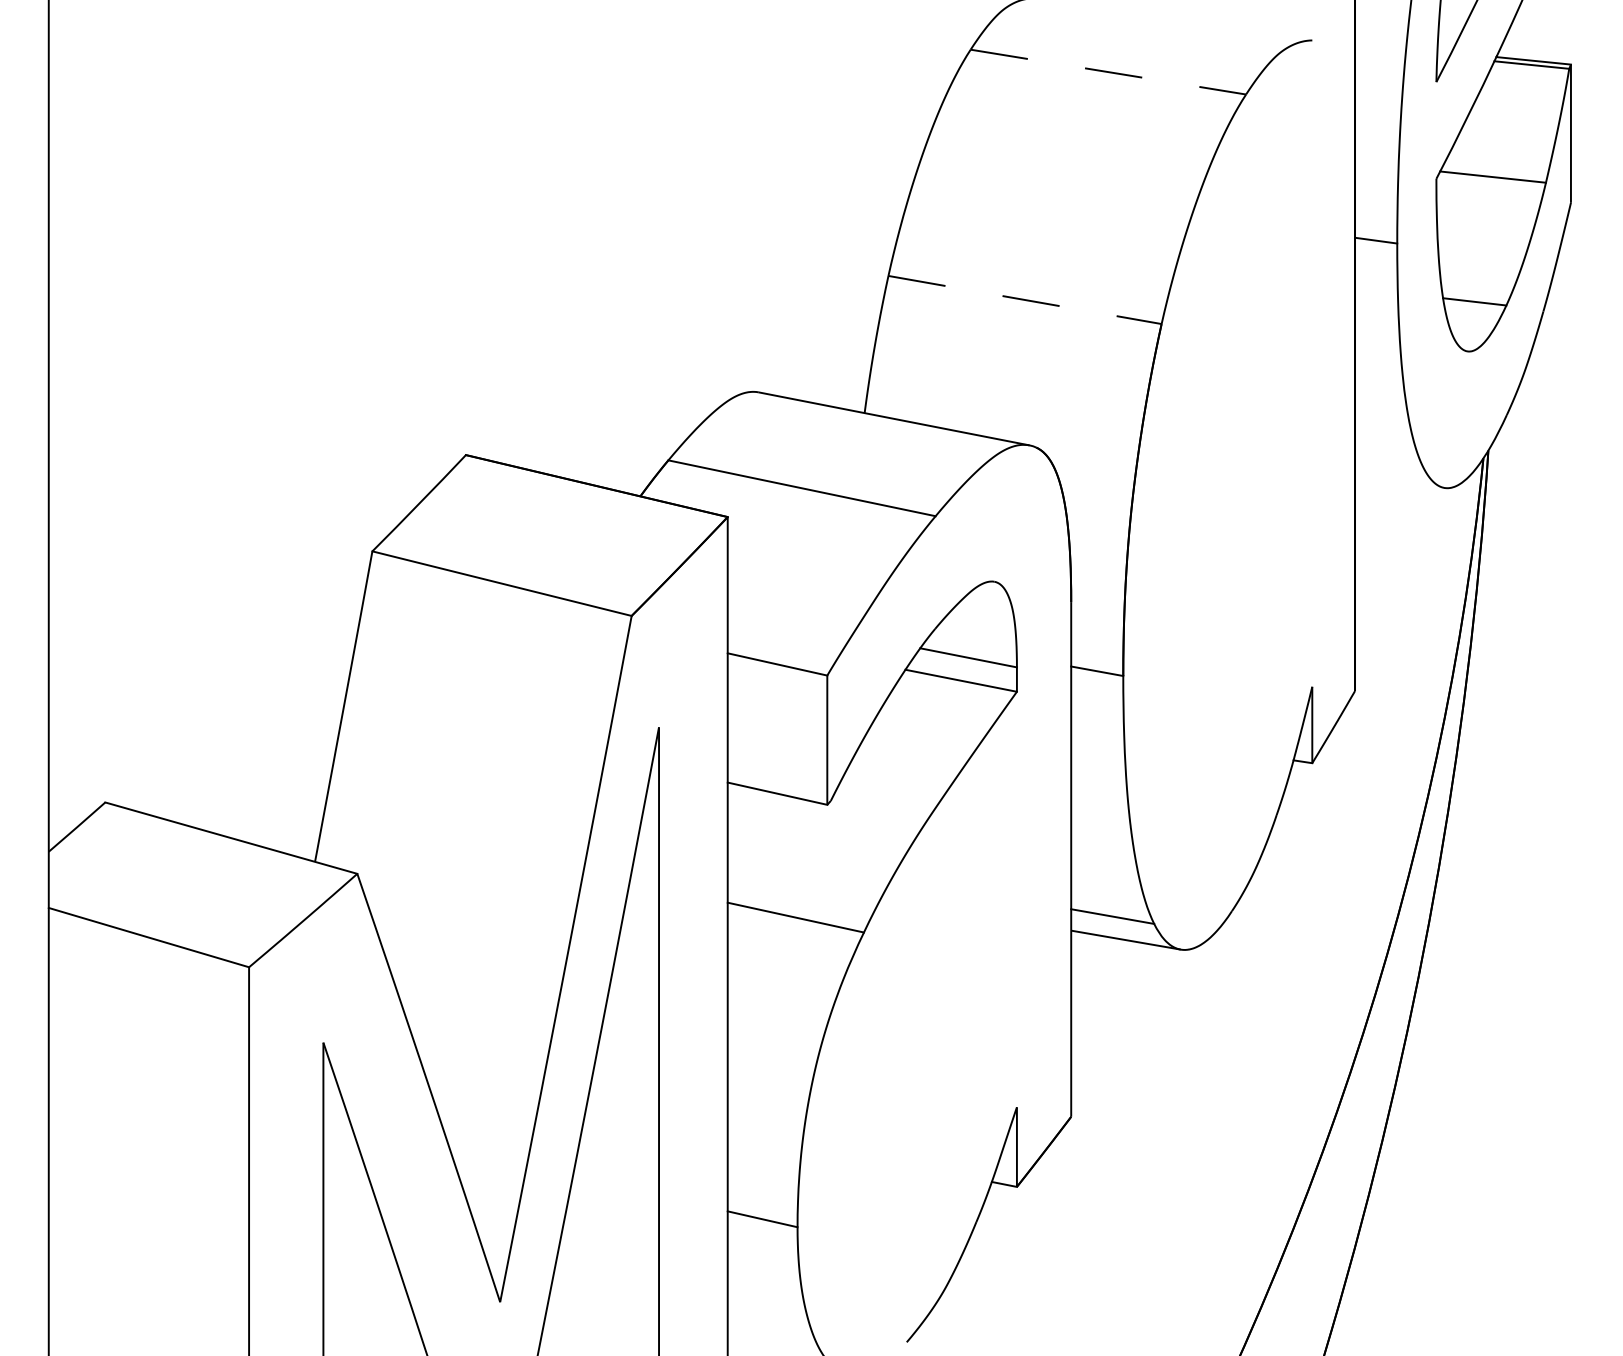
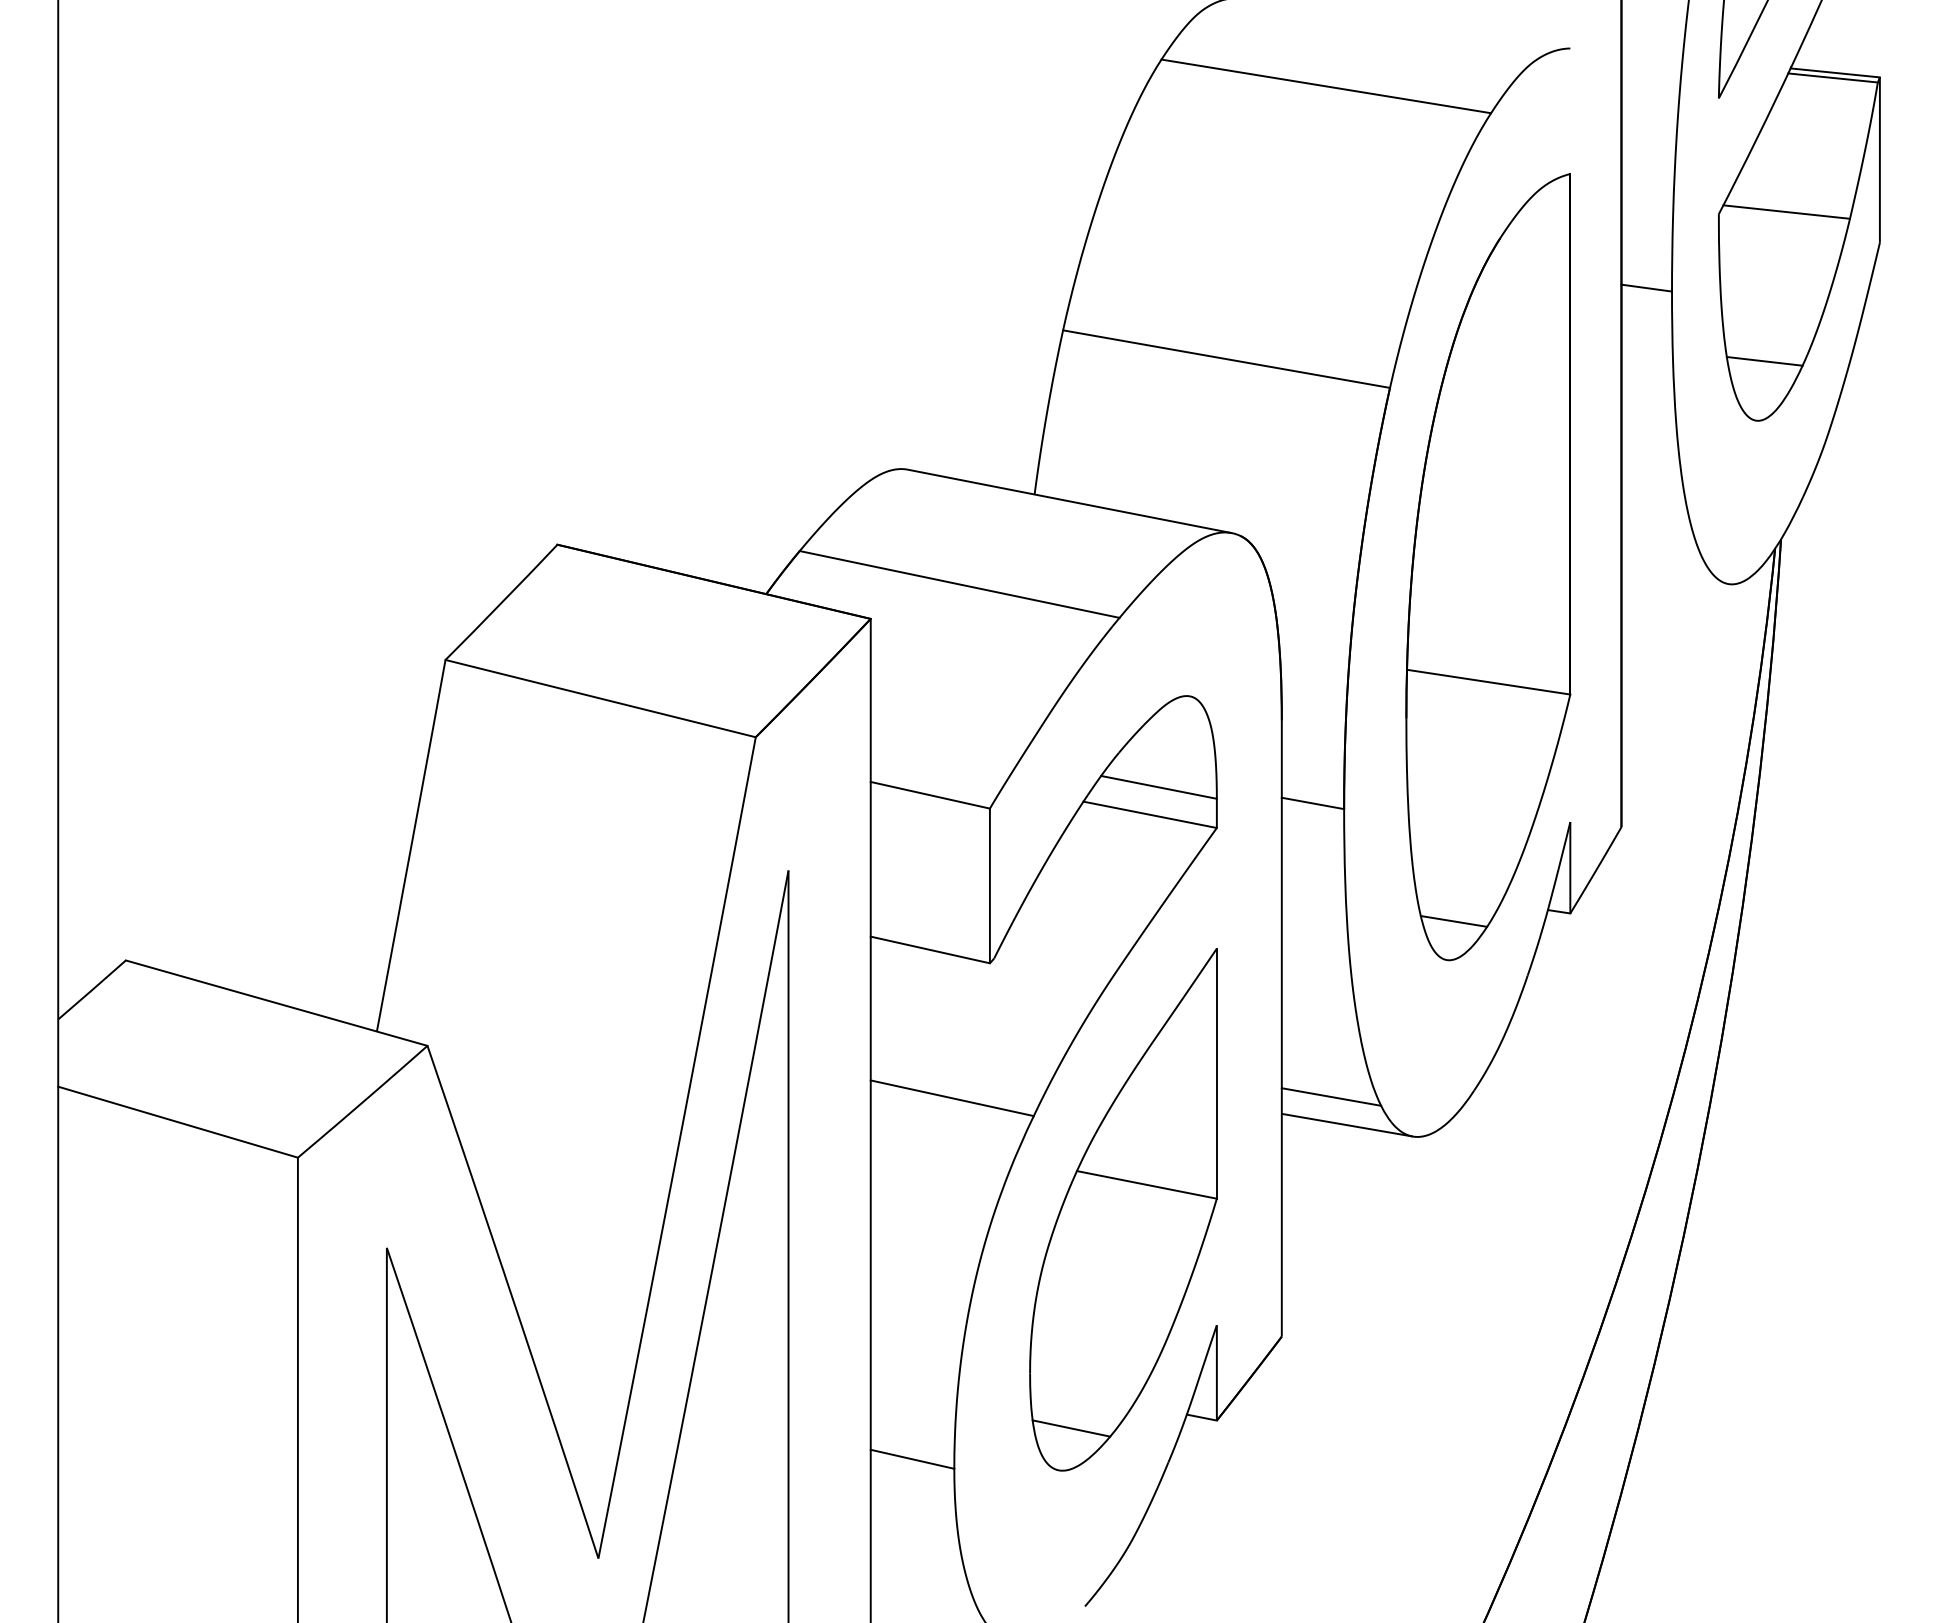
line: (1108, 72) -> (1326, 86), dashed -> solid
line: (1024, 300) -> (1226, 359), dashed -> solid
part: (1243, 474) -> (1488, 567), added
part: (938, 1010) -> (1123, 1209), added

